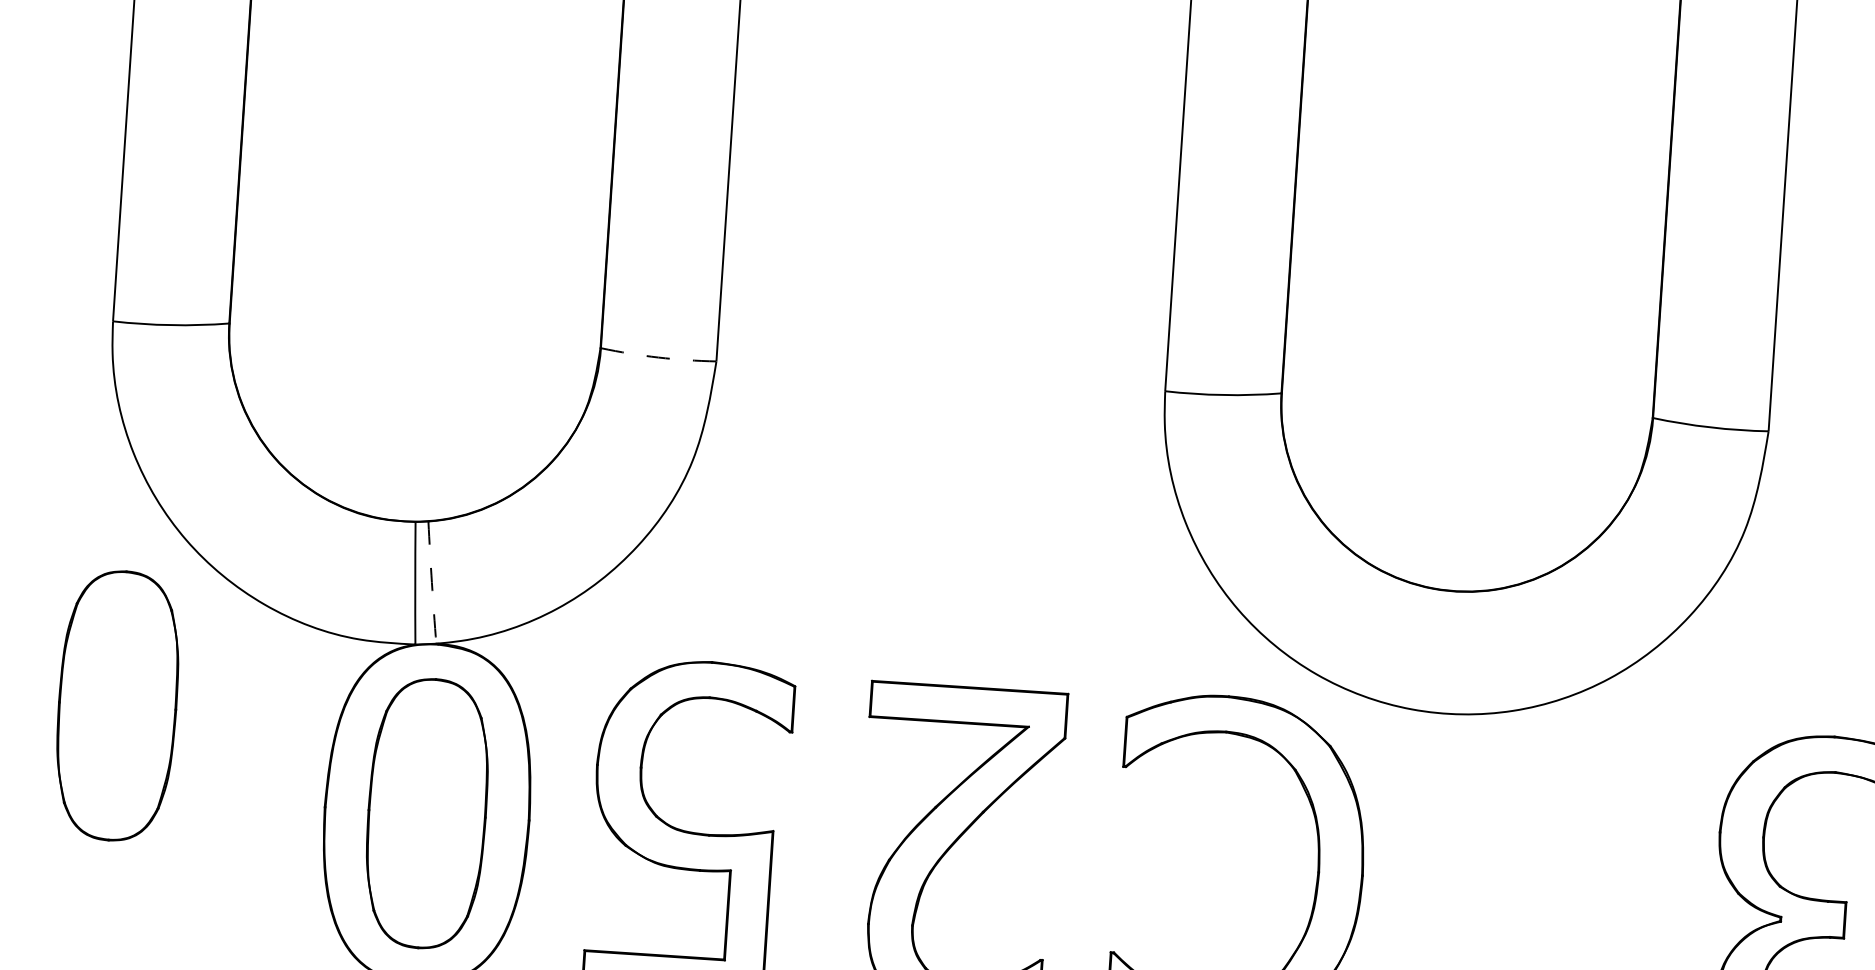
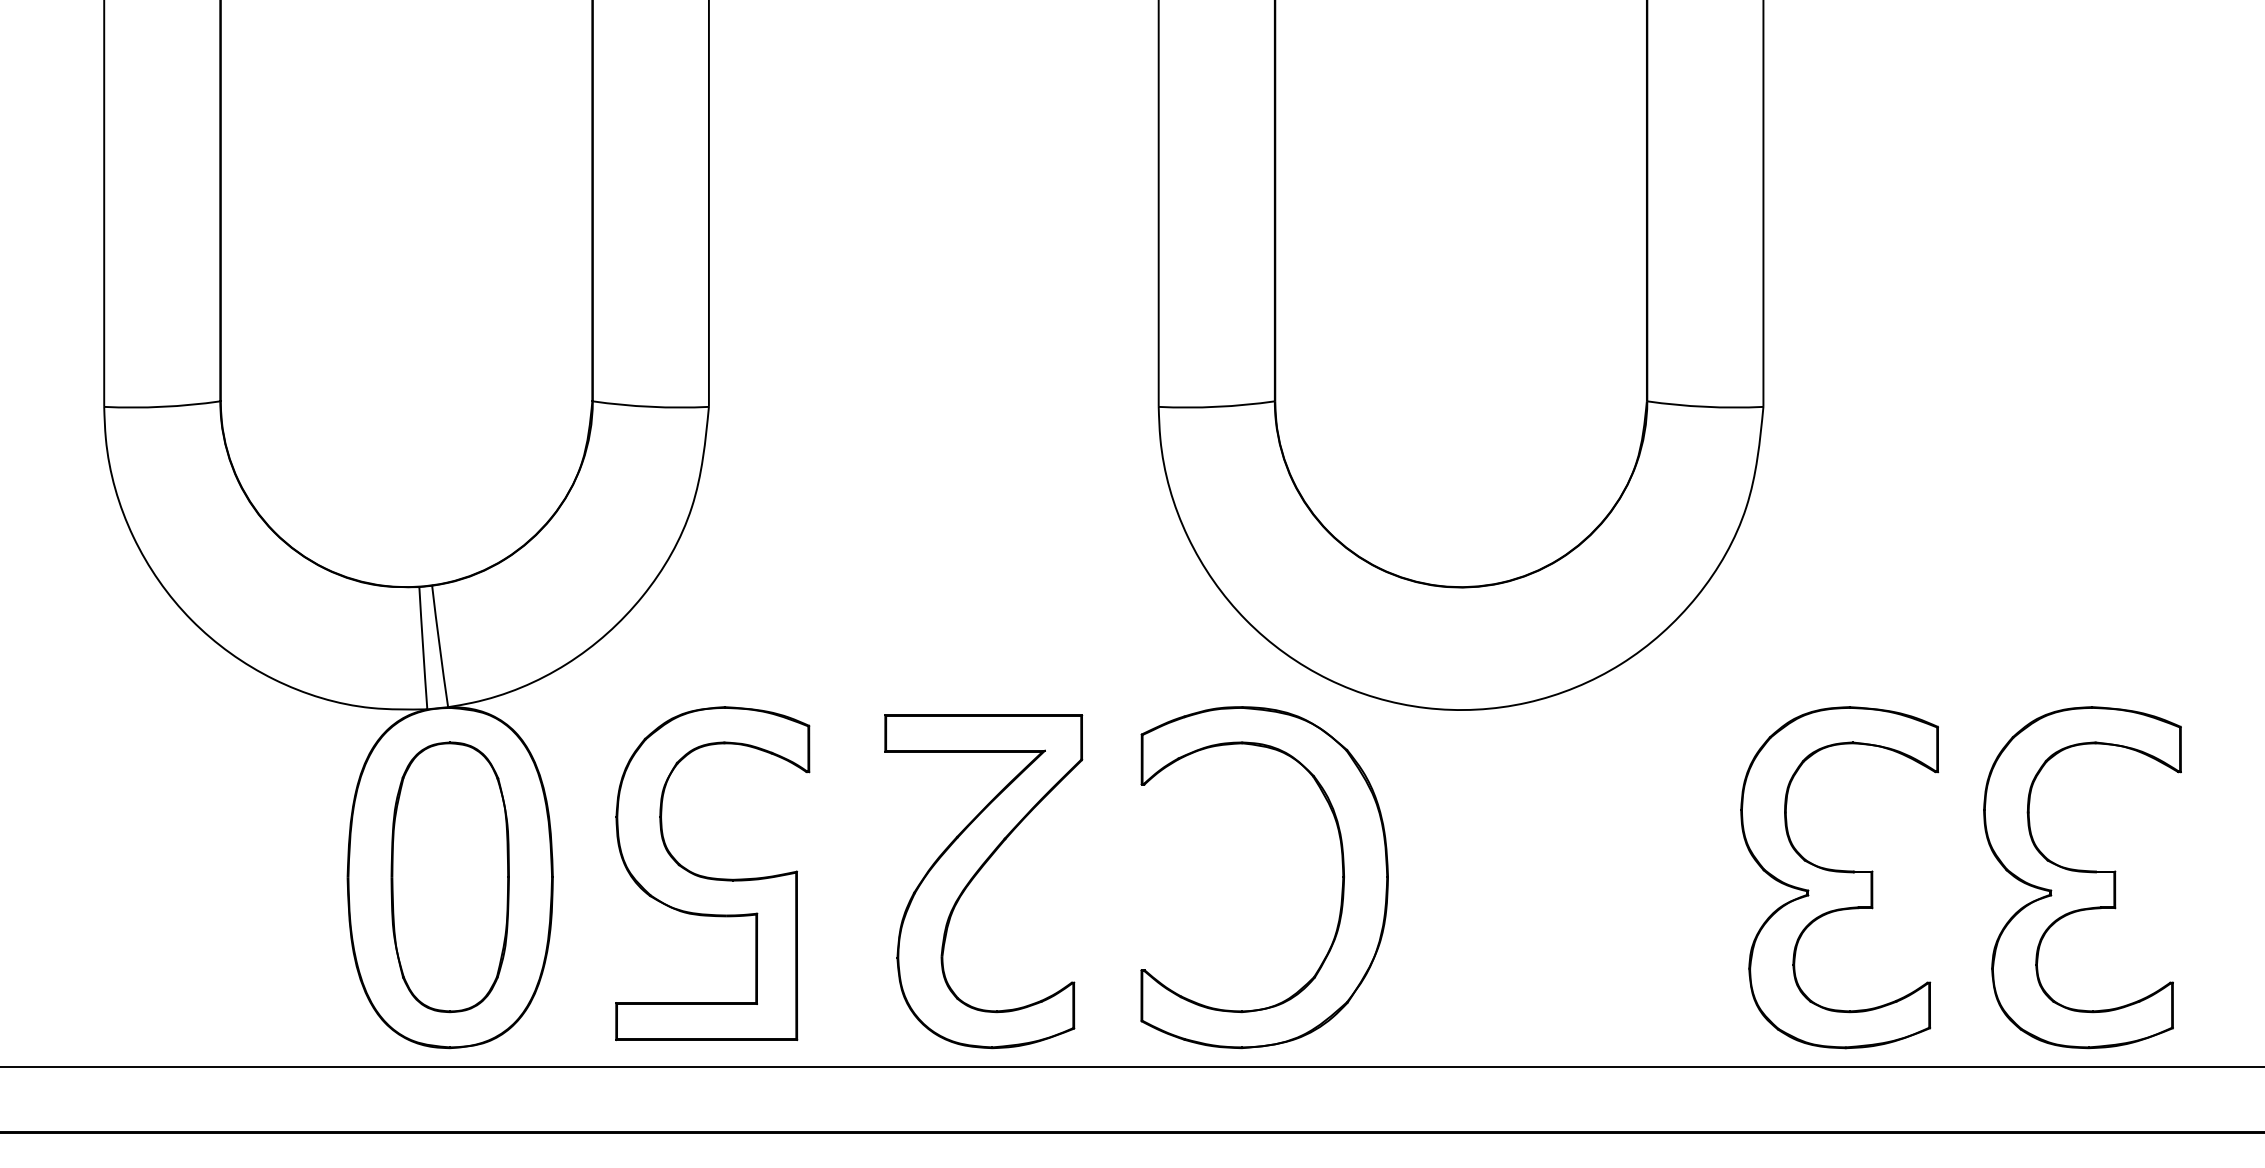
arc: (658, 357) -> (650, 406), dashed -> solid
arc: (431, 582) -> (439, 646), dashed -> solid
part: (116, 706) -> (133, 790), removed

